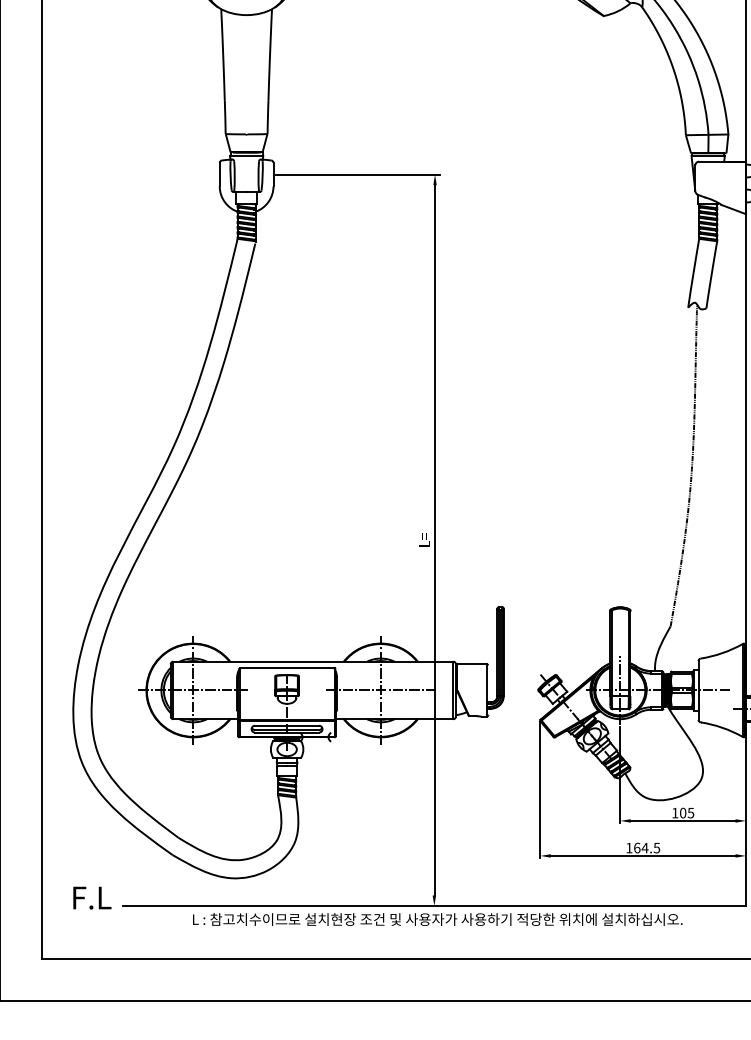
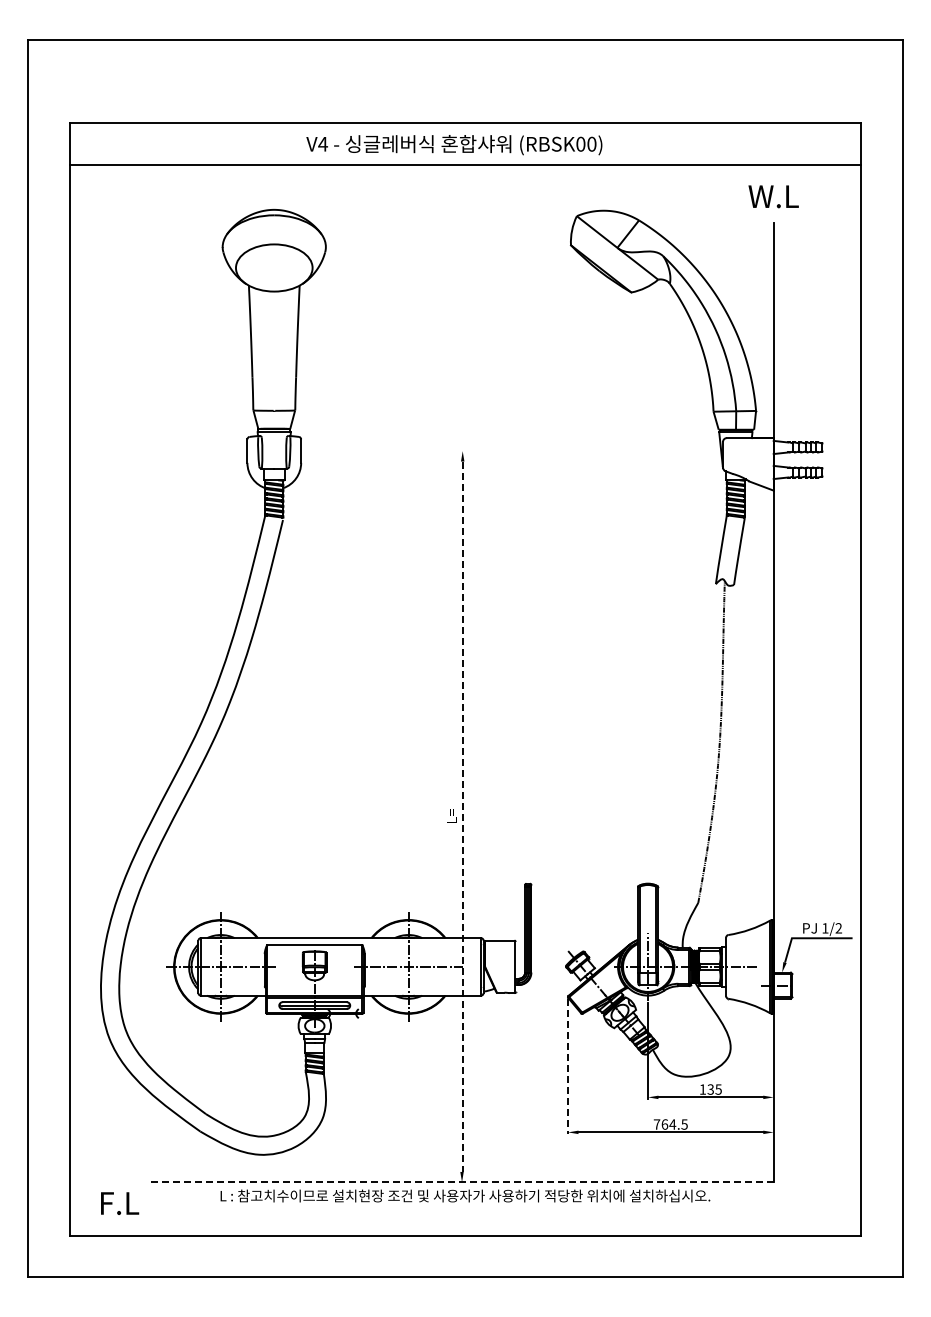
line: (357, 175) -> (385, 451), removed
line: (434, 541) -> (462, 817), solid -> dashed
line: (540, 790) -> (568, 1066), solid -> dashed
text: (682, 813) -> (710, 1089), 105 -> 135
text: (628, 848) -> (656, 1124), 164.5 -> 764.5
text: (92, 898) -> (120, 1203), moved
line: (434, 906) -> (462, 1182), solid -> dashed

